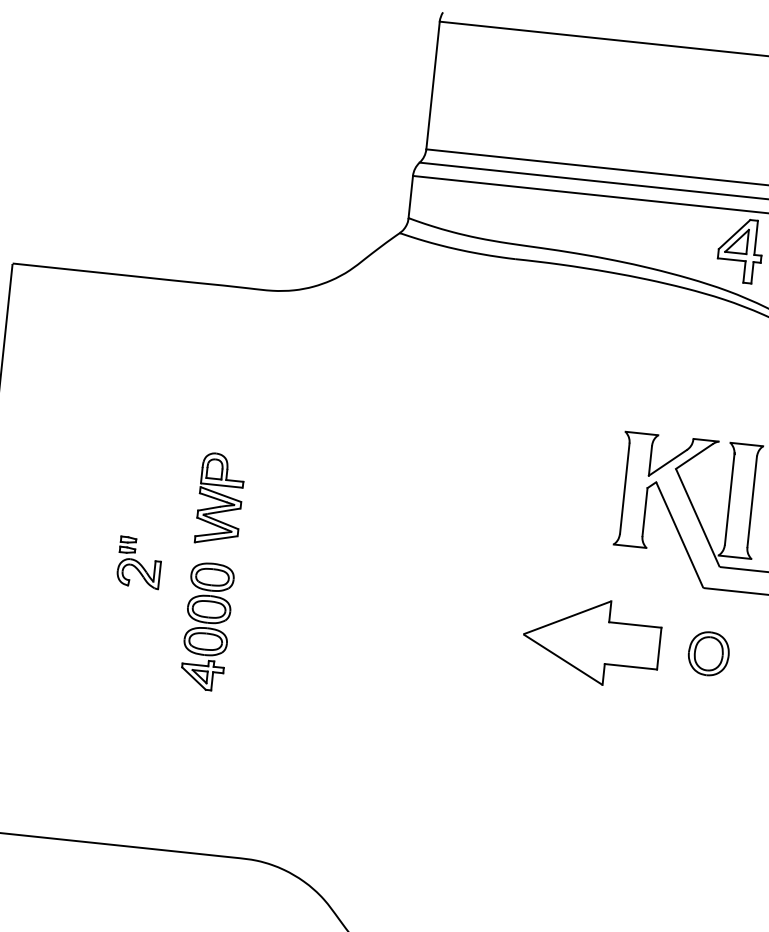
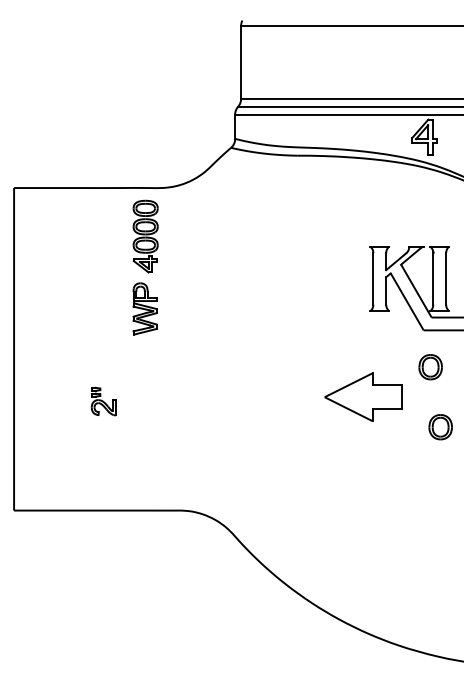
part: (139, 562) -> (103, 401), moved
part: (207, 626) -> (145, 236), moved
part: (591, 640) -> (363, 396), moved
part: (714, 761) -> (440, 427), added

